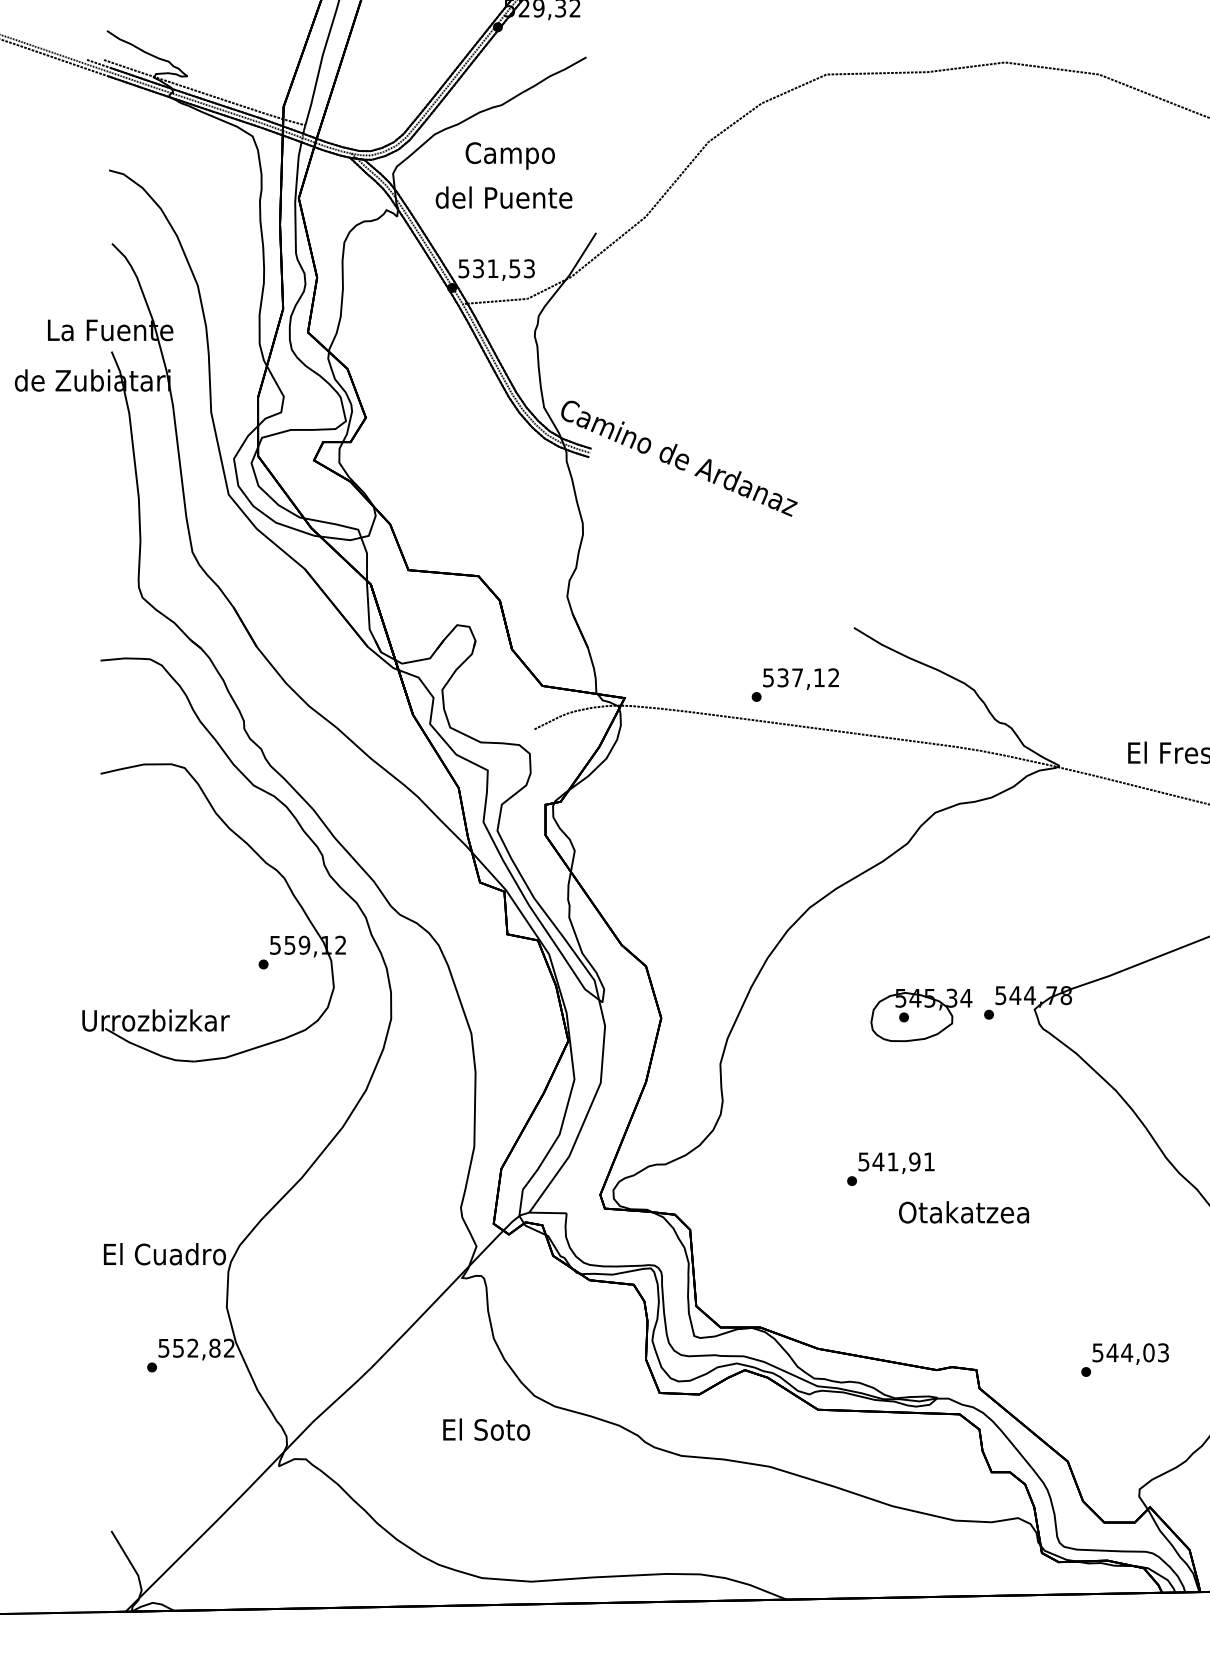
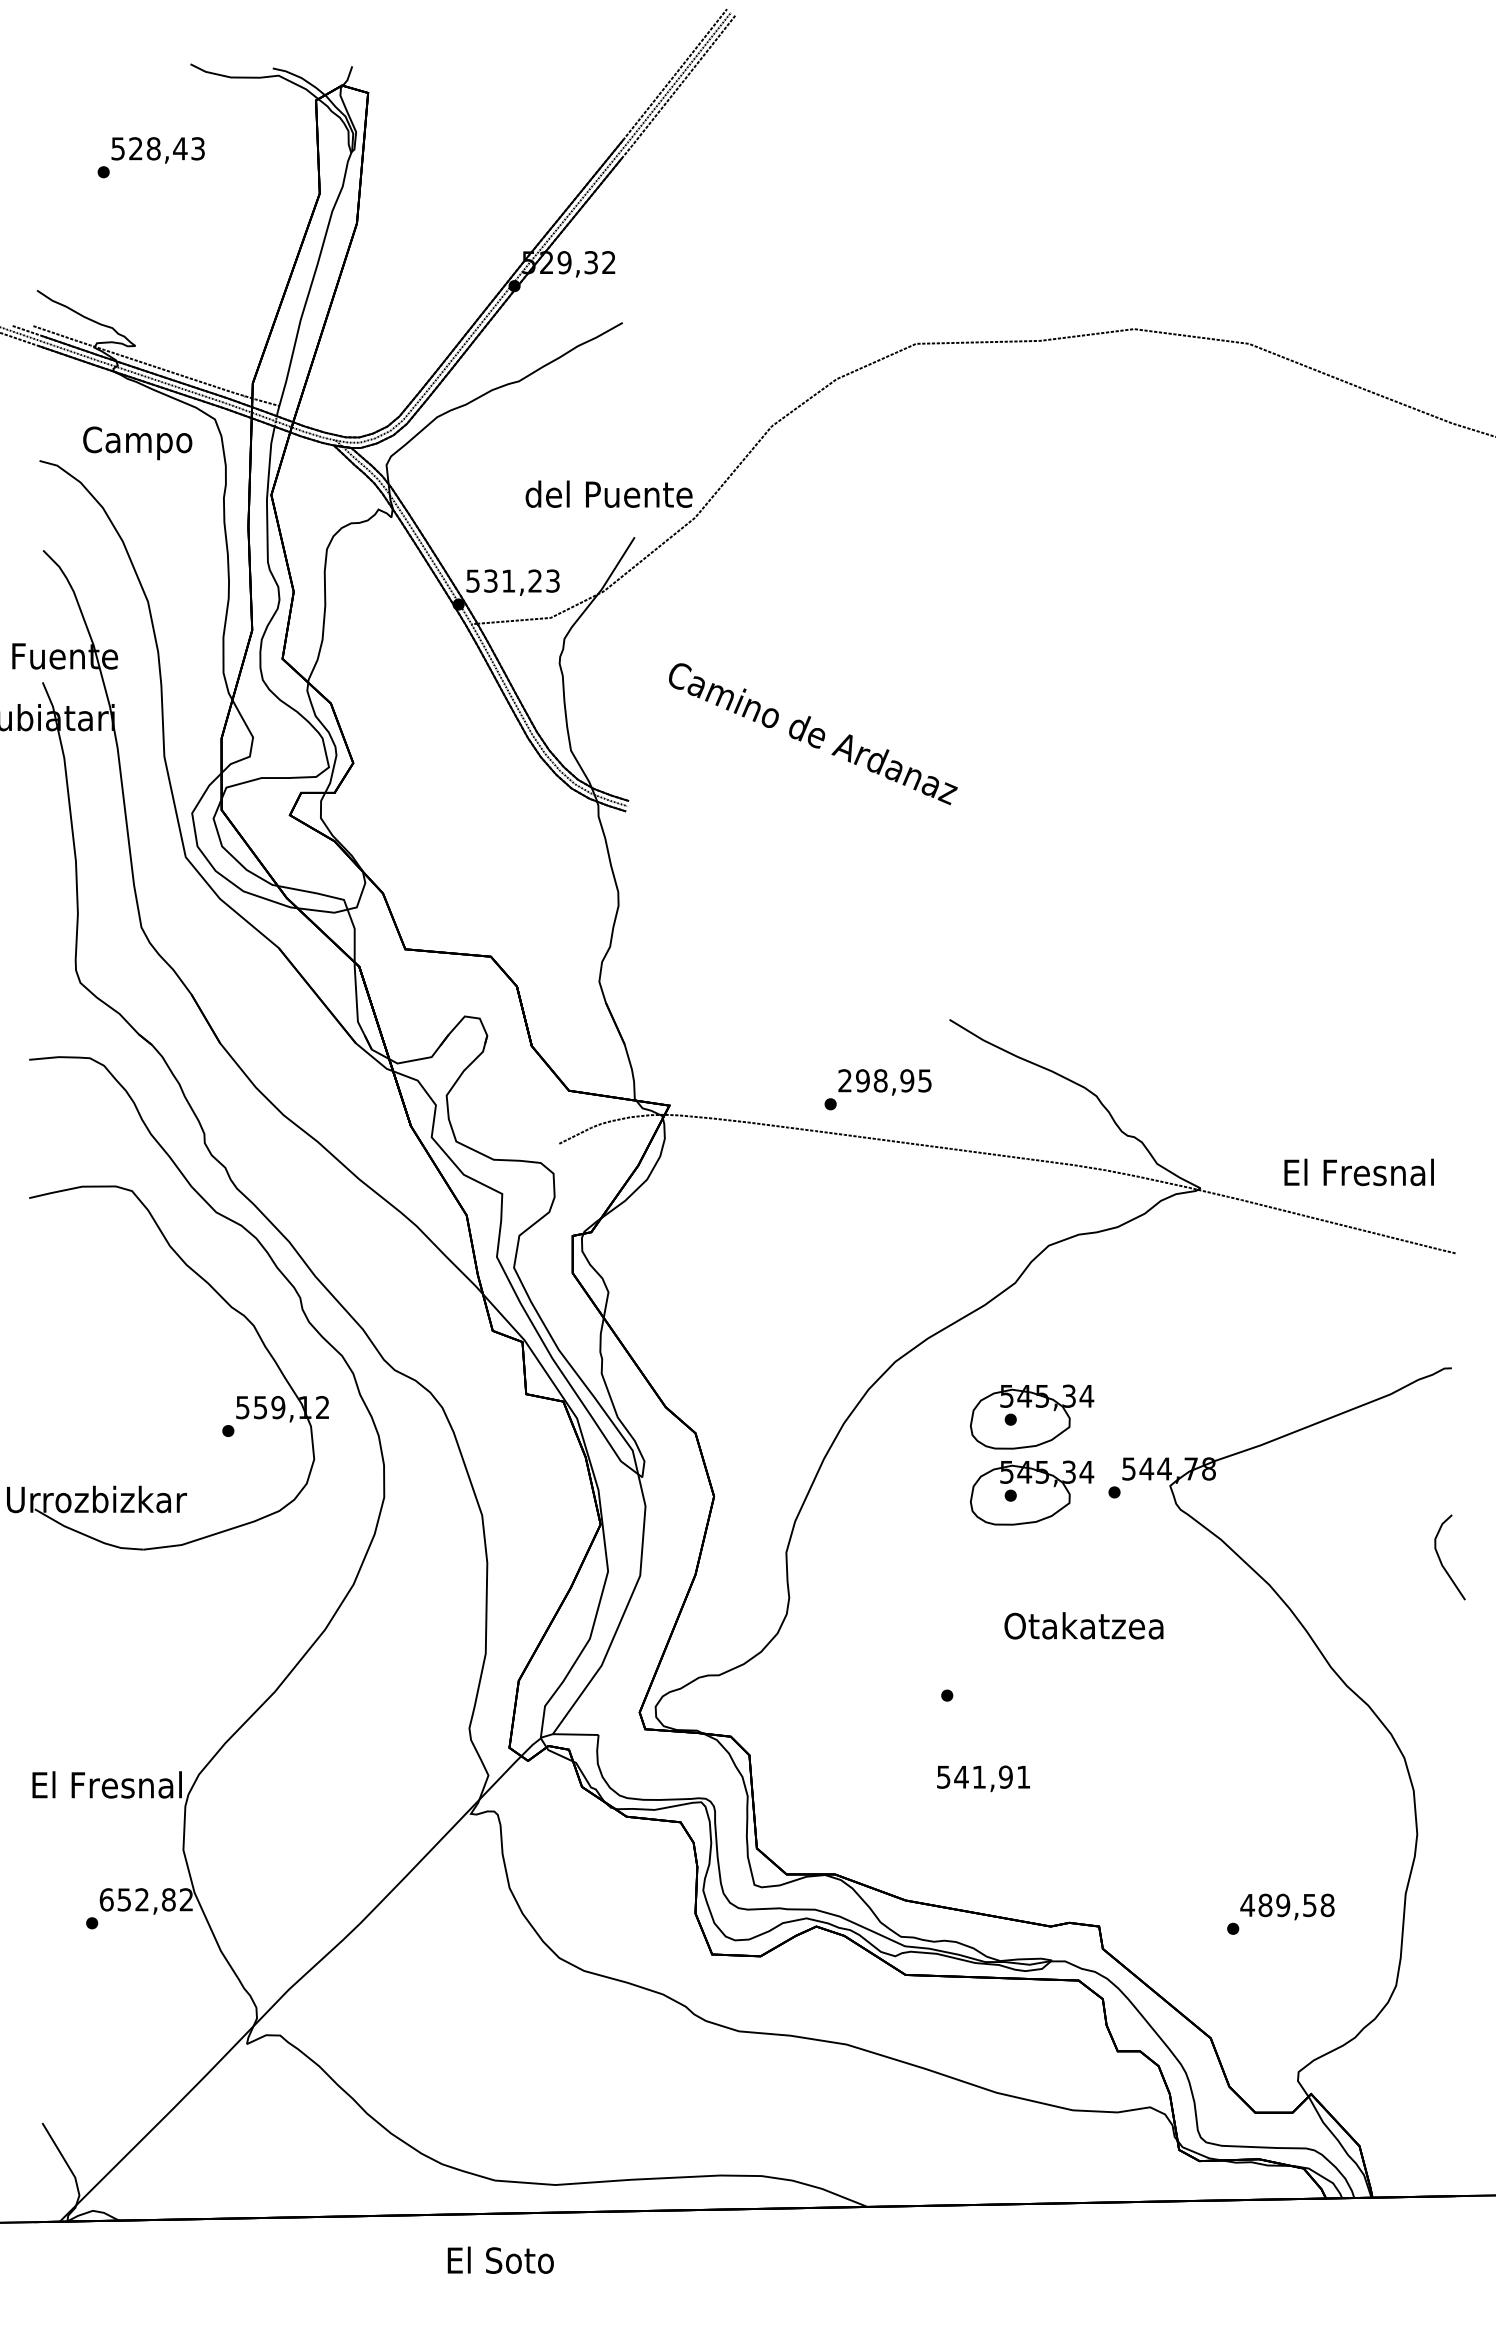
text: (510, 156) -> (137, 443), moved
text: (503, 197) -> (608, 493), moved
text: (514, 268) -> (534, 580), 531,53 -> 531,23
text: (679, 458) -> (813, 734), moved
text: (800, 677) -> (884, 1080), 537,12 -> 298,95
part: (921, 952) -> (1032, 1416), added
text: (896, 1162) -> (983, 1778), moved
text: (963, 1212) -> (1083, 1625), moved
text: (164, 1253) -> (107, 1784), El Cuadro -> El Fresnal
text: (163, 1347) -> (106, 1899), 552,82 -> 652,82
text: (1130, 1352) -> (1287, 1905), 544,03 -> 489,58
text: (486, 1429) -> (500, 2259), moved

